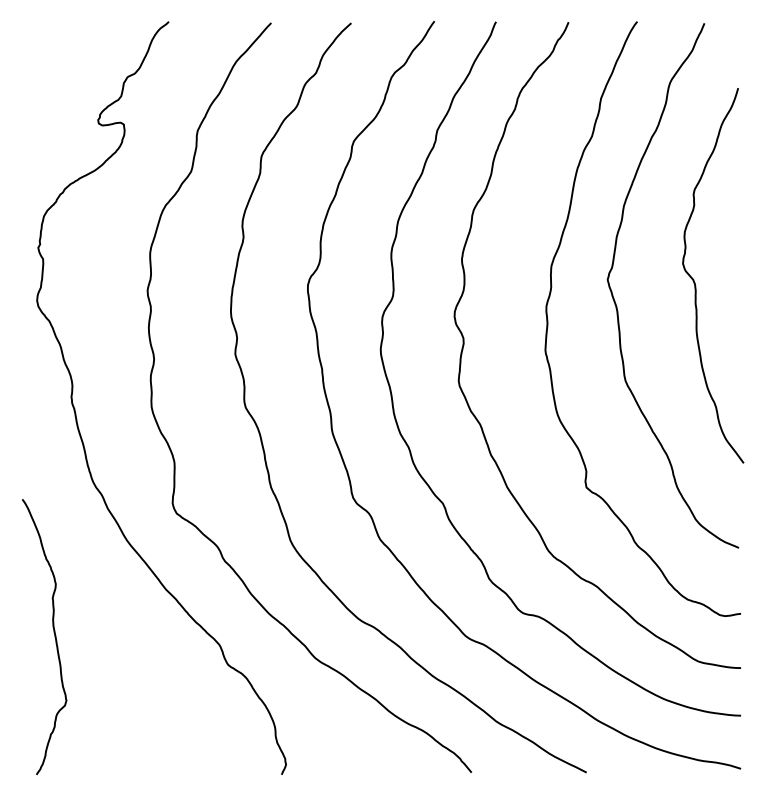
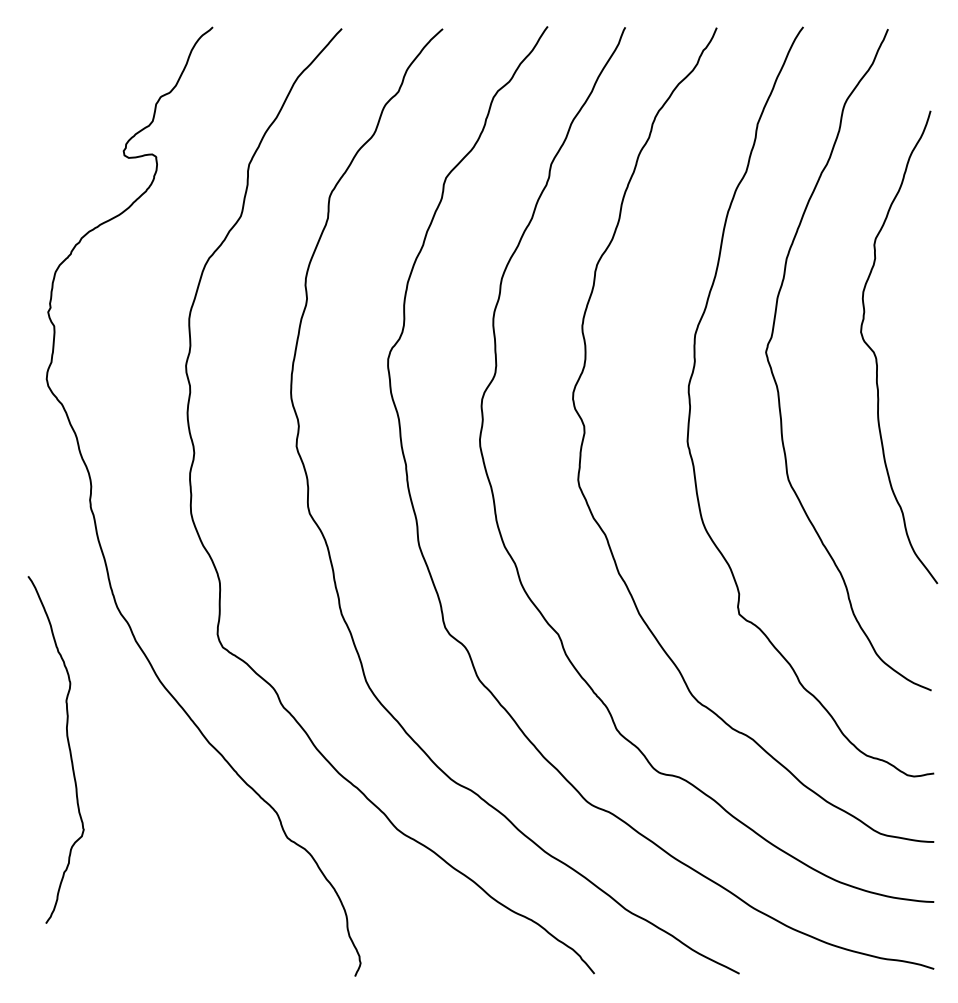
curve: (54, 637) -> (68, 750), moved

